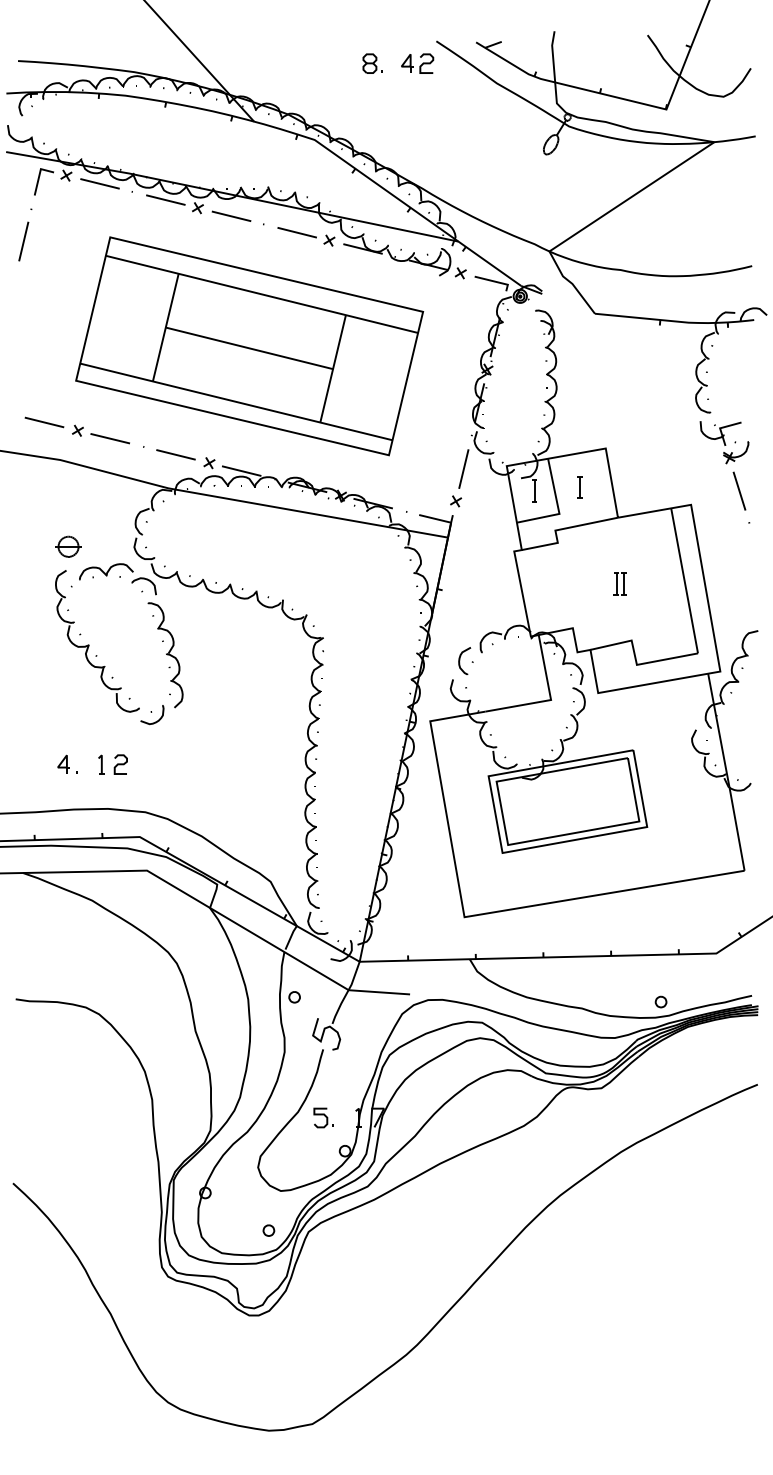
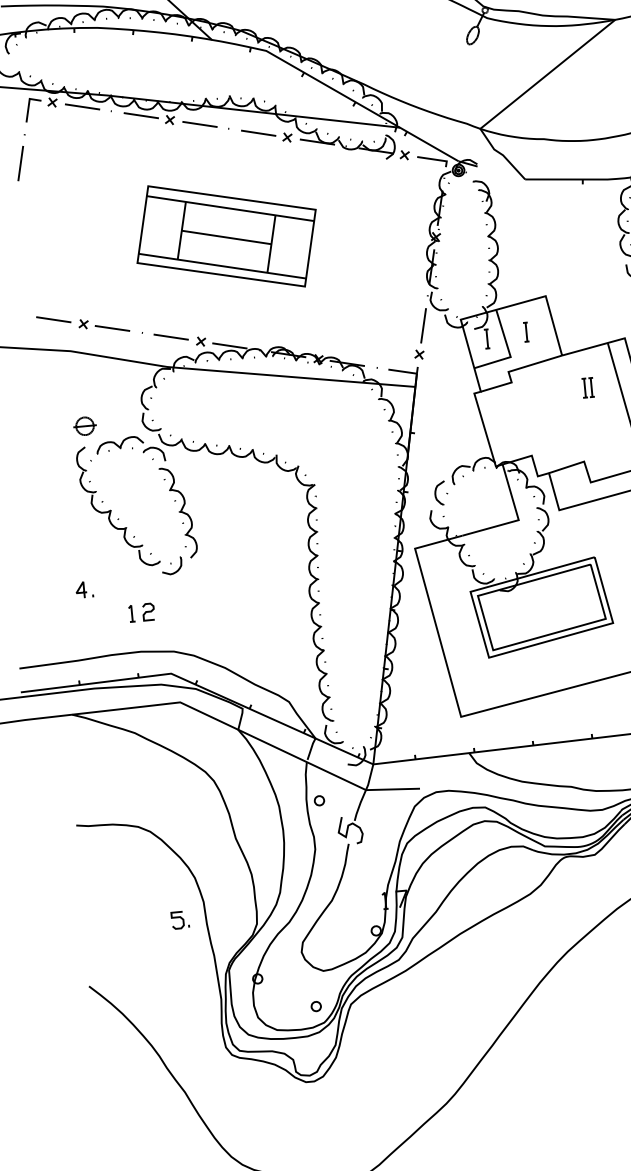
part: (249, 346) -> (226, 236), size x0.6
part: (619, 583) -> (587, 387), moved
part: (67, 763) -> (84, 588), moved
part: (323, 1117) -> (180, 919), moved

